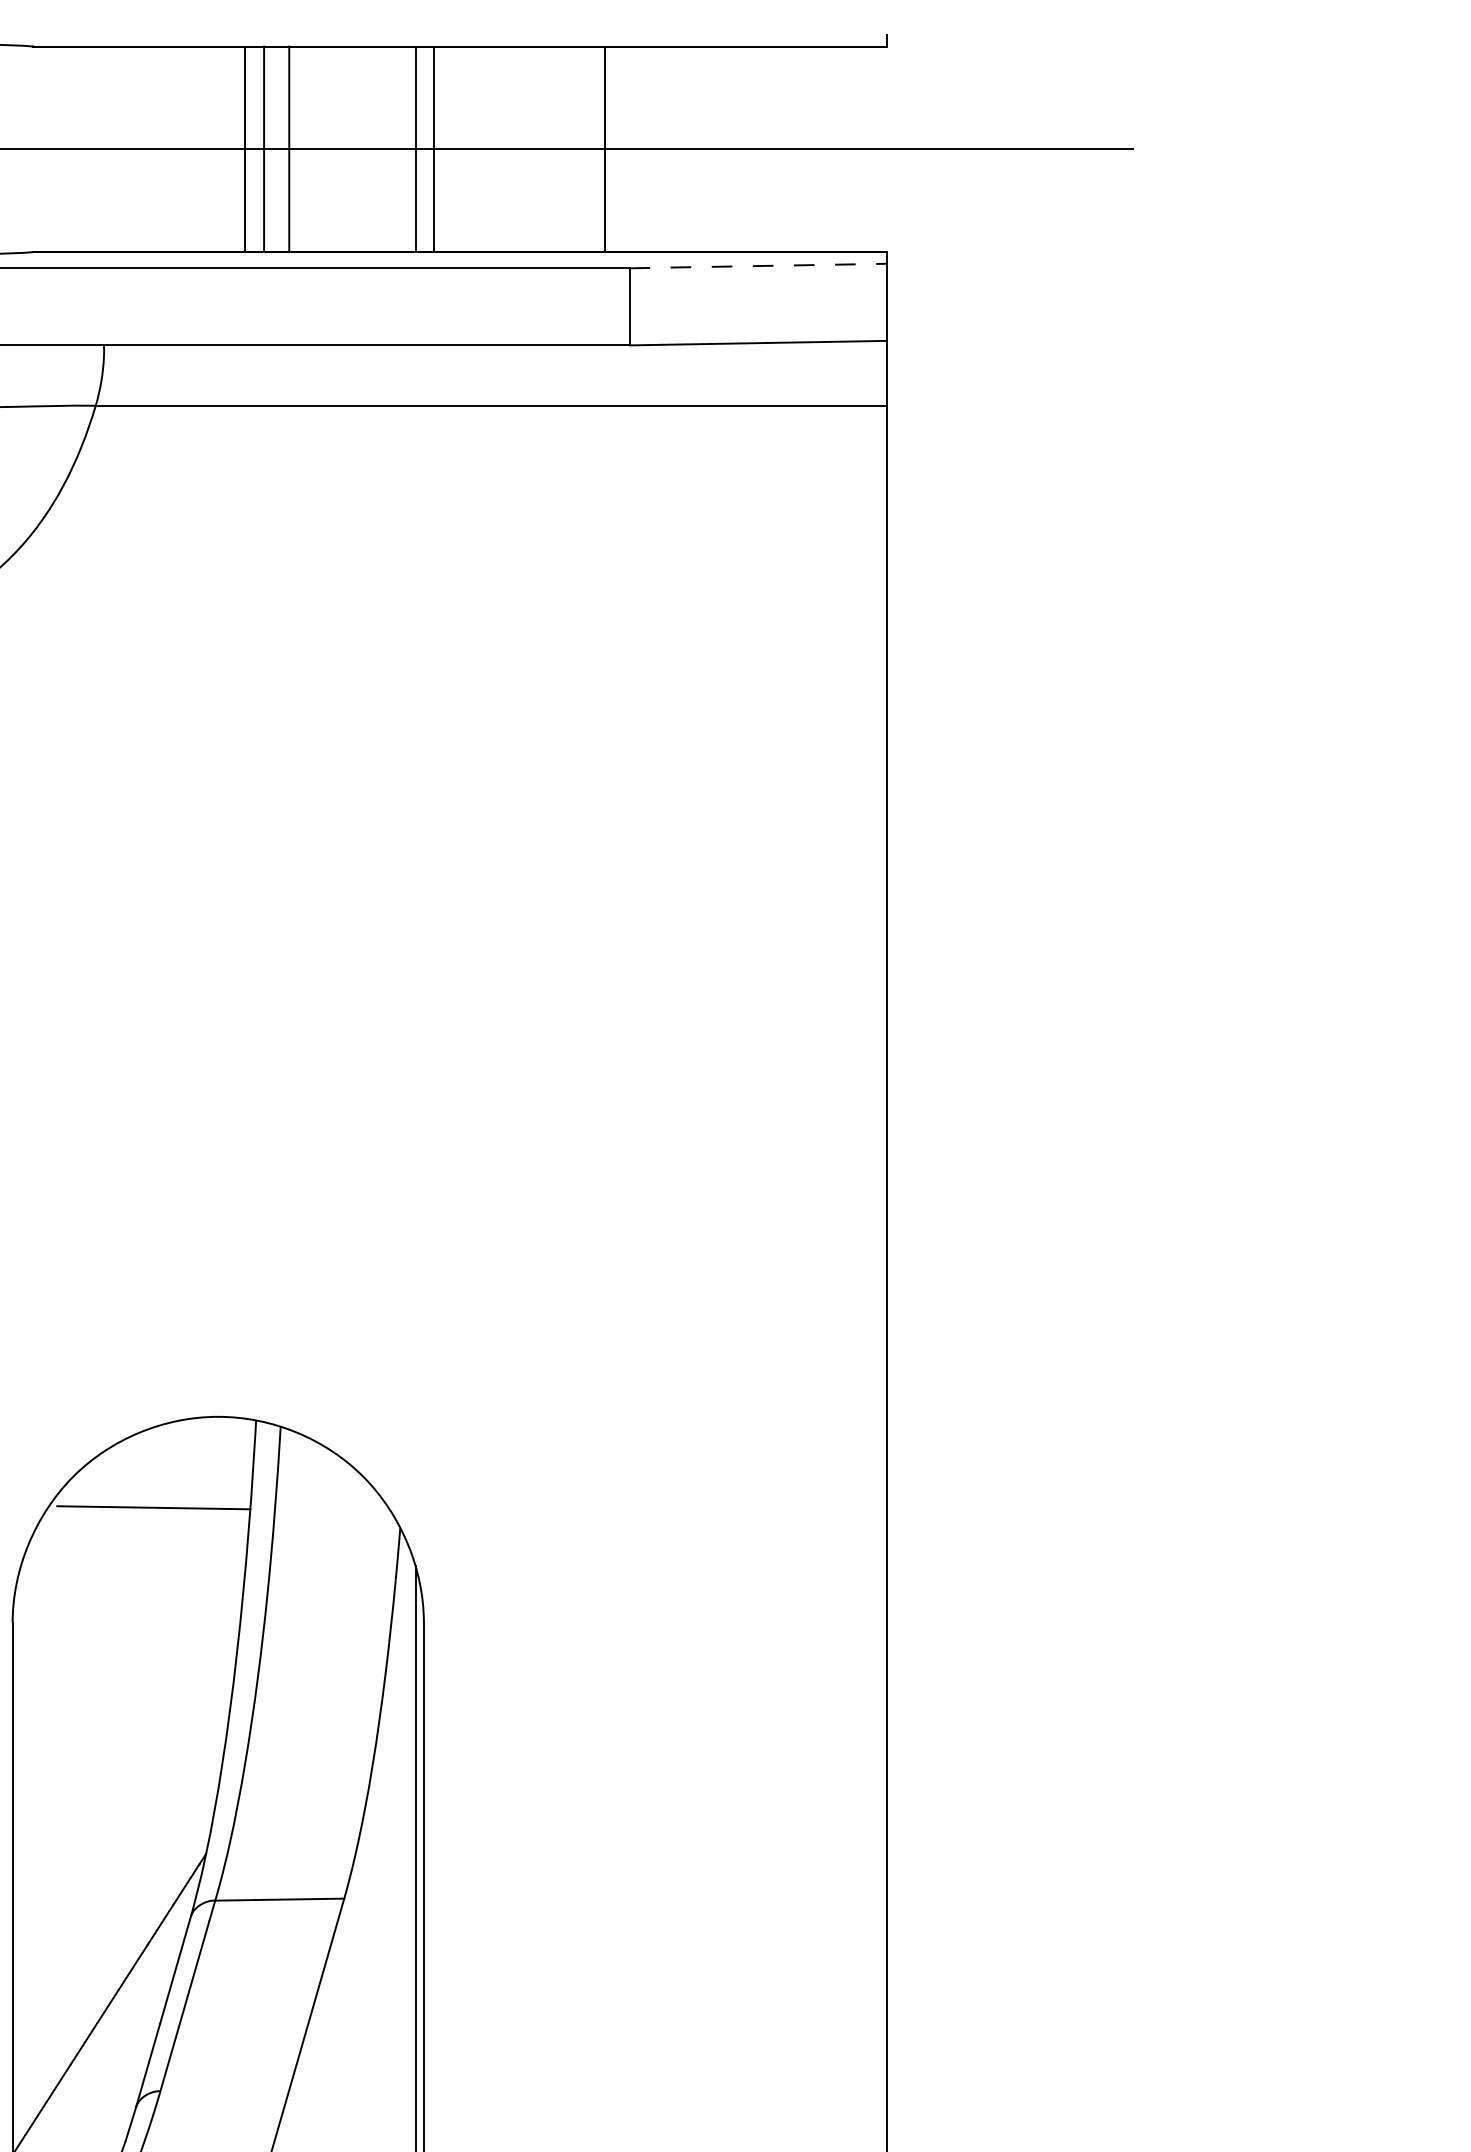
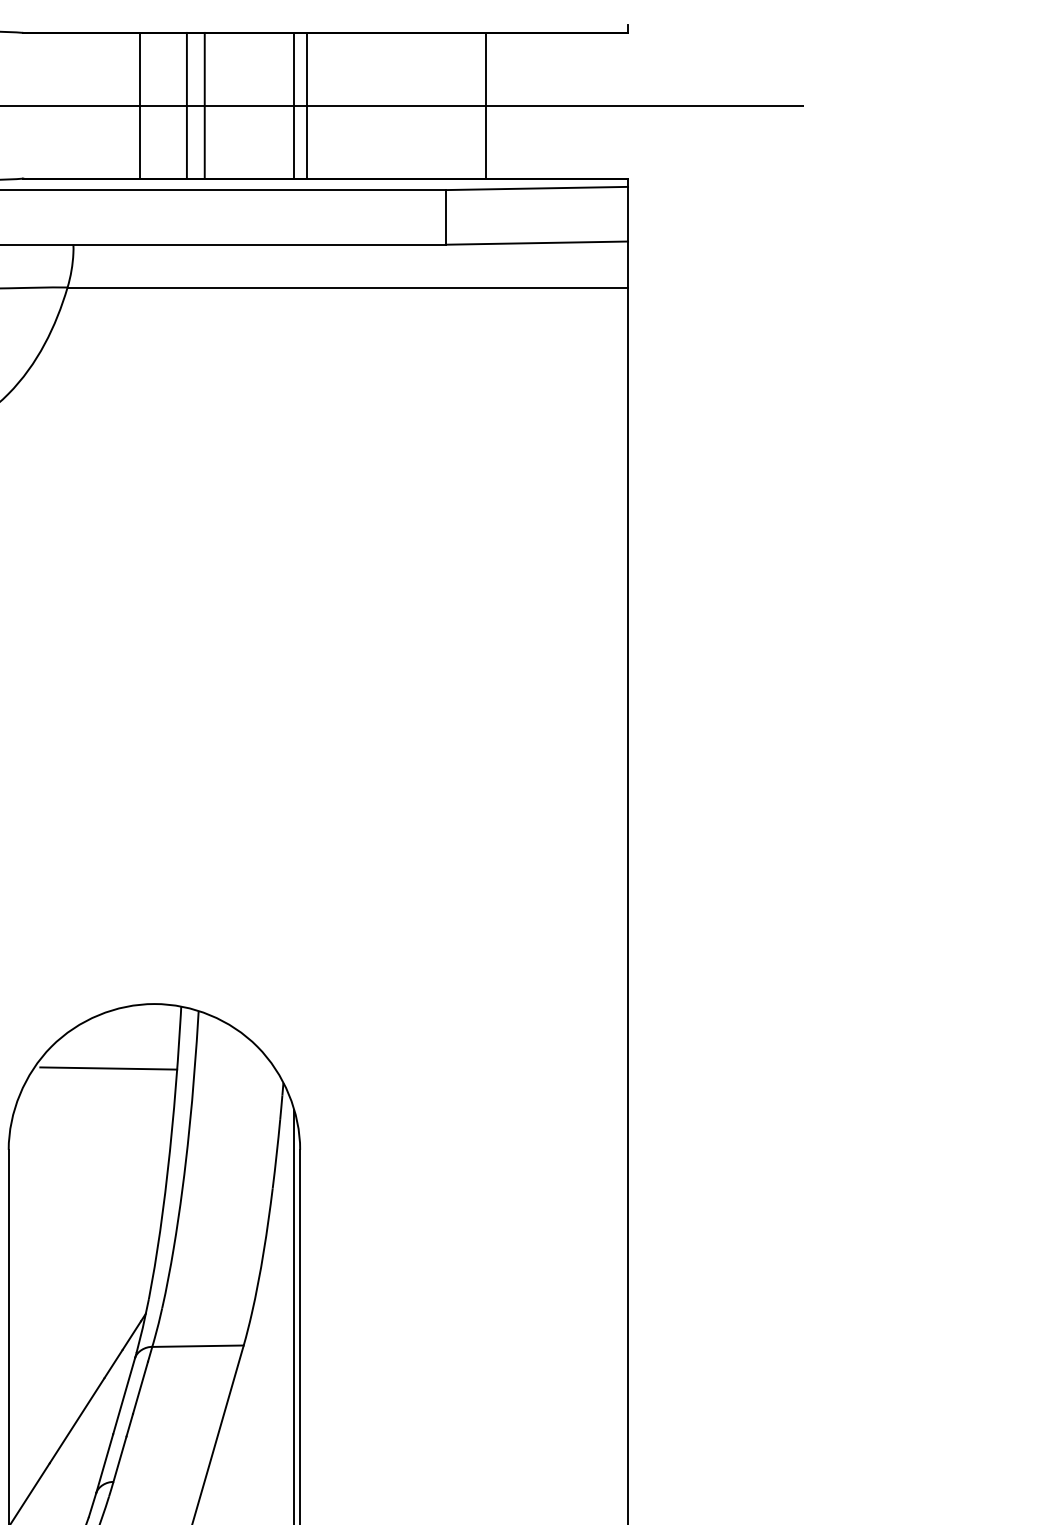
line: (244, 149) -> (139, 105), moved
line: (604, 149) -> (486, 105), moved
line: (758, 266) -> (537, 188), dashed -> solid

